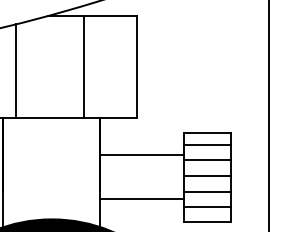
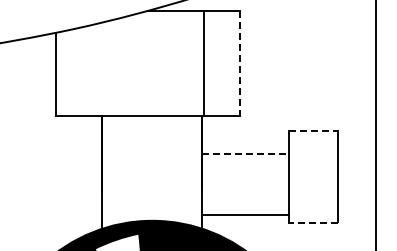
line: (84, 66) -> (204, 62), moved
line: (136, 67) -> (239, 63), solid -> dashed
line: (16, 70) -> (115, 67), removed
line: (208, 132) -> (313, 131), solid -> dashed
line: (207, 144) -> (312, 143), removed
line: (142, 155) -> (245, 154), solid -> dashed
line: (207, 160) -> (312, 159), removed
line: (207, 175) -> (312, 175), removed
line: (207, 191) -> (312, 192), removed
line: (142, 199) -> (245, 215), moved
line: (207, 207) -> (312, 208), removed
line: (208, 222) -> (313, 223), solid -> dashed

